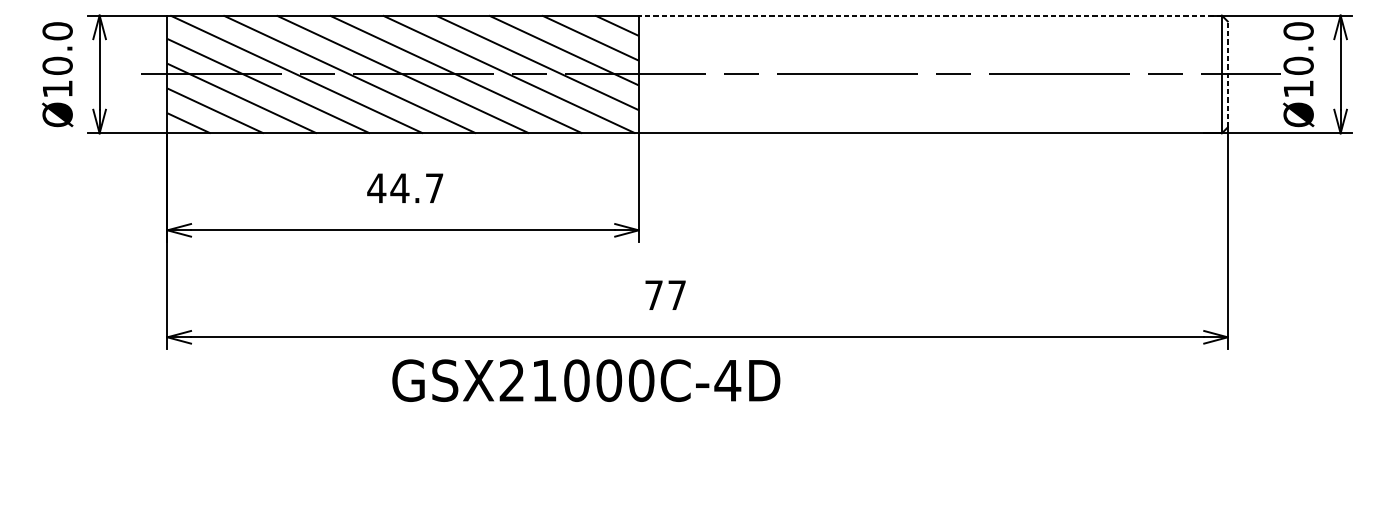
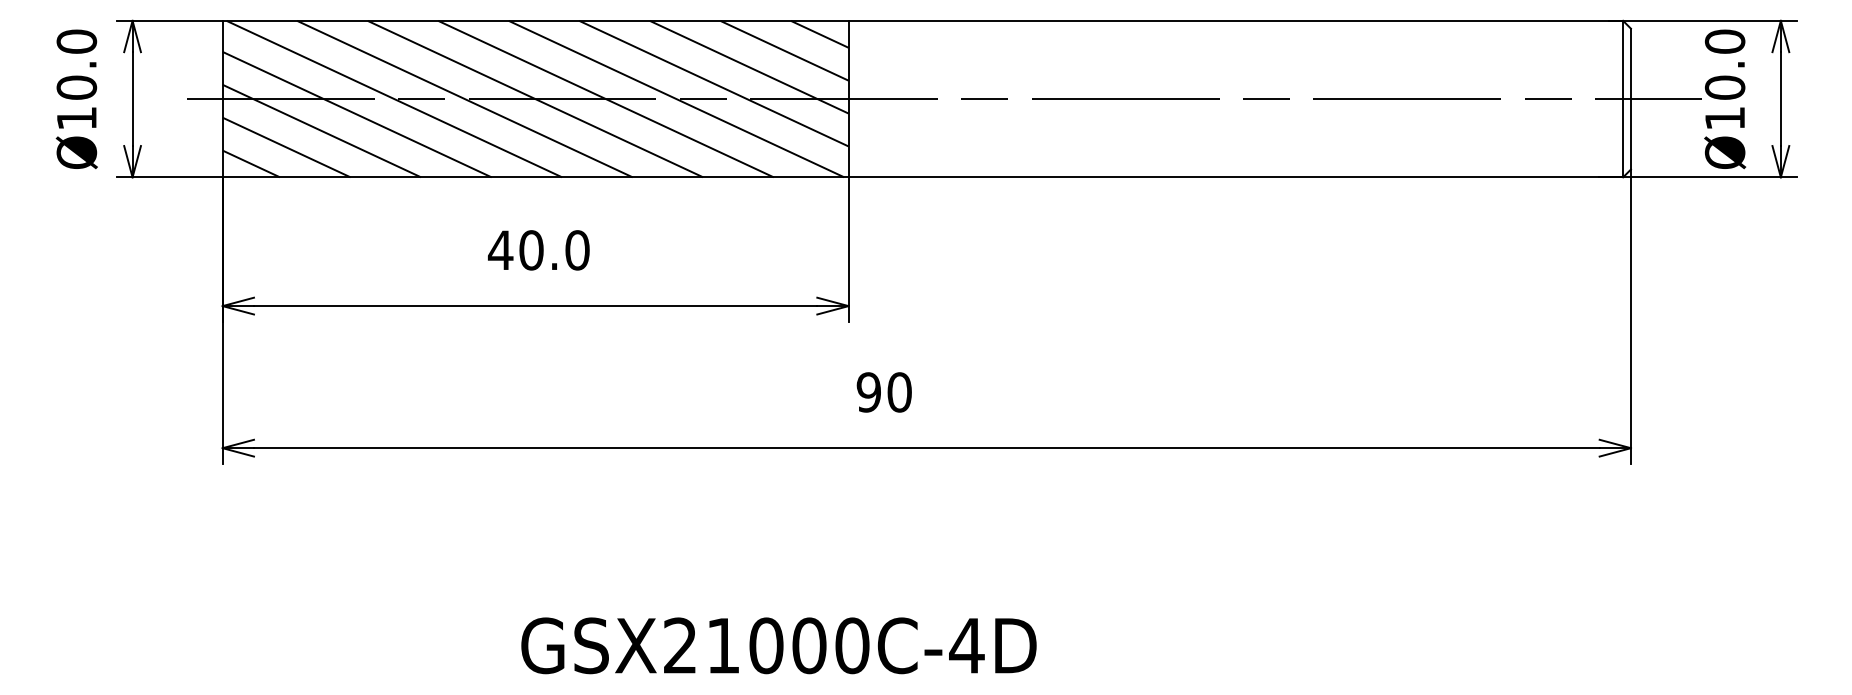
line: (930, 15) -> (1235, 20), dashed -> solid
line: (1227, 74) -> (1630, 98), dashed -> solid
text: (416, 188) -> (553, 250), 44.7 -> 40.0
text: (665, 295) -> (883, 392), 77 -> 90
text: (585, 380) -> (778, 645), moved

